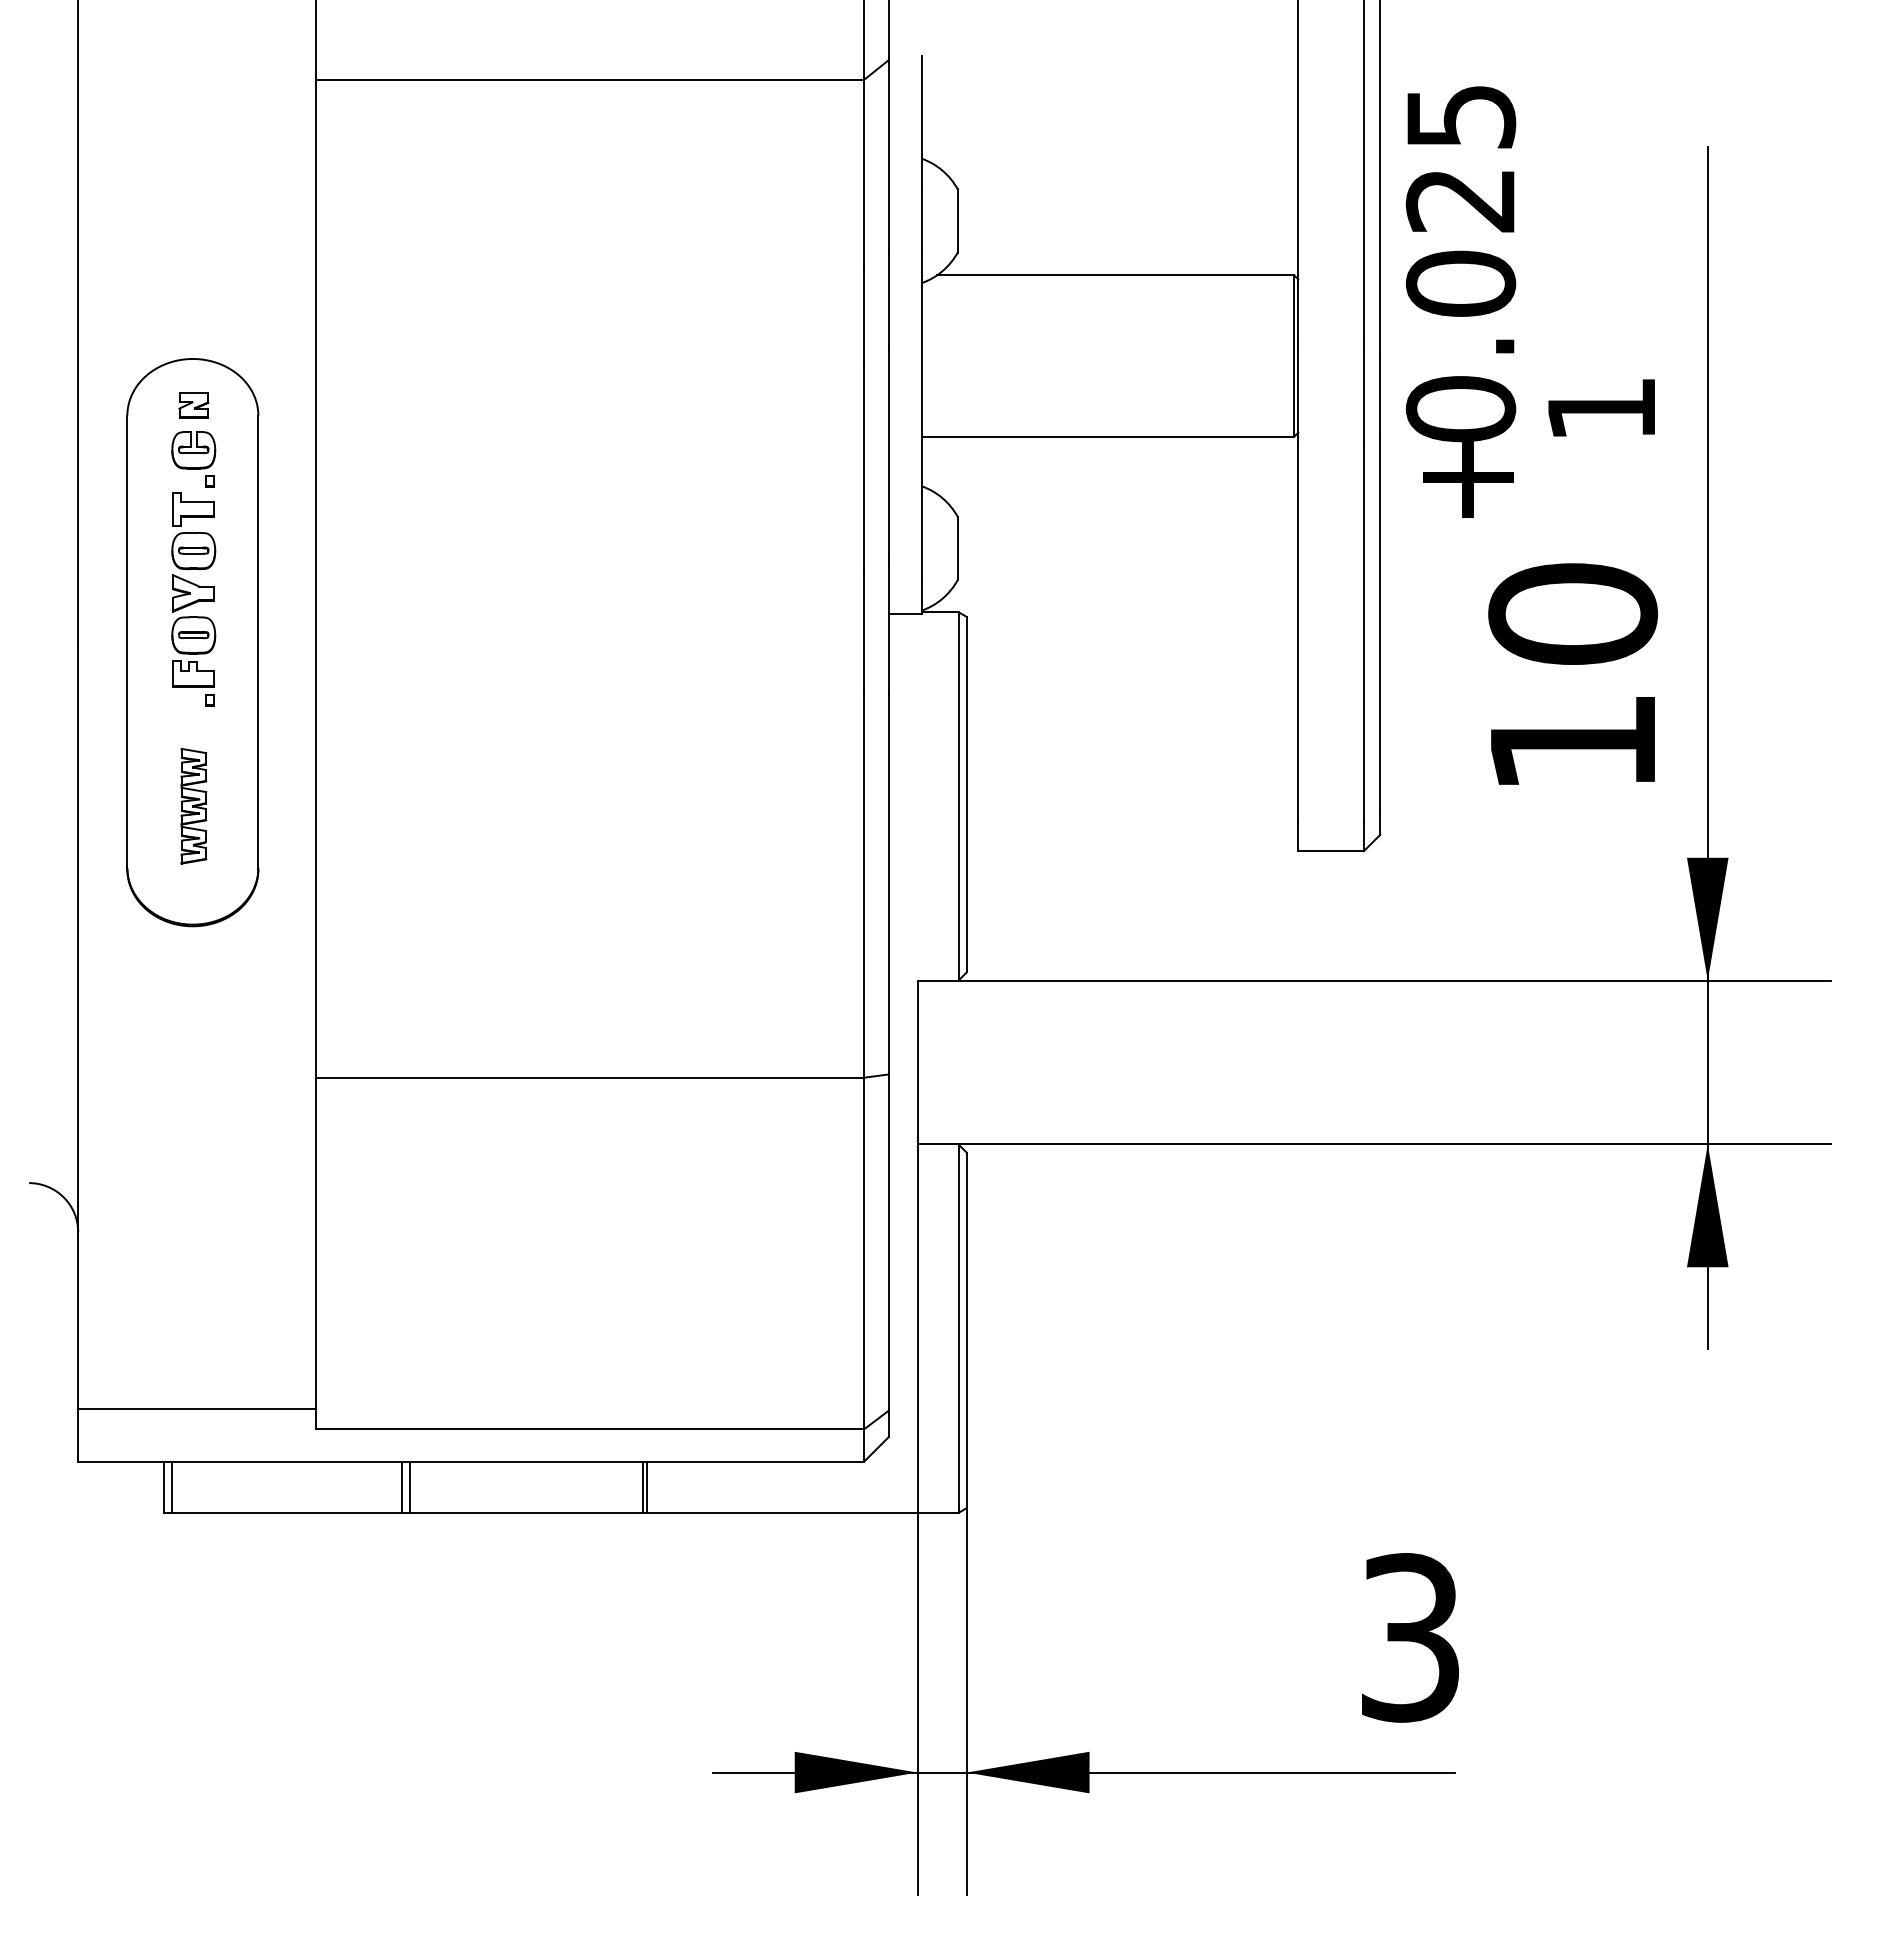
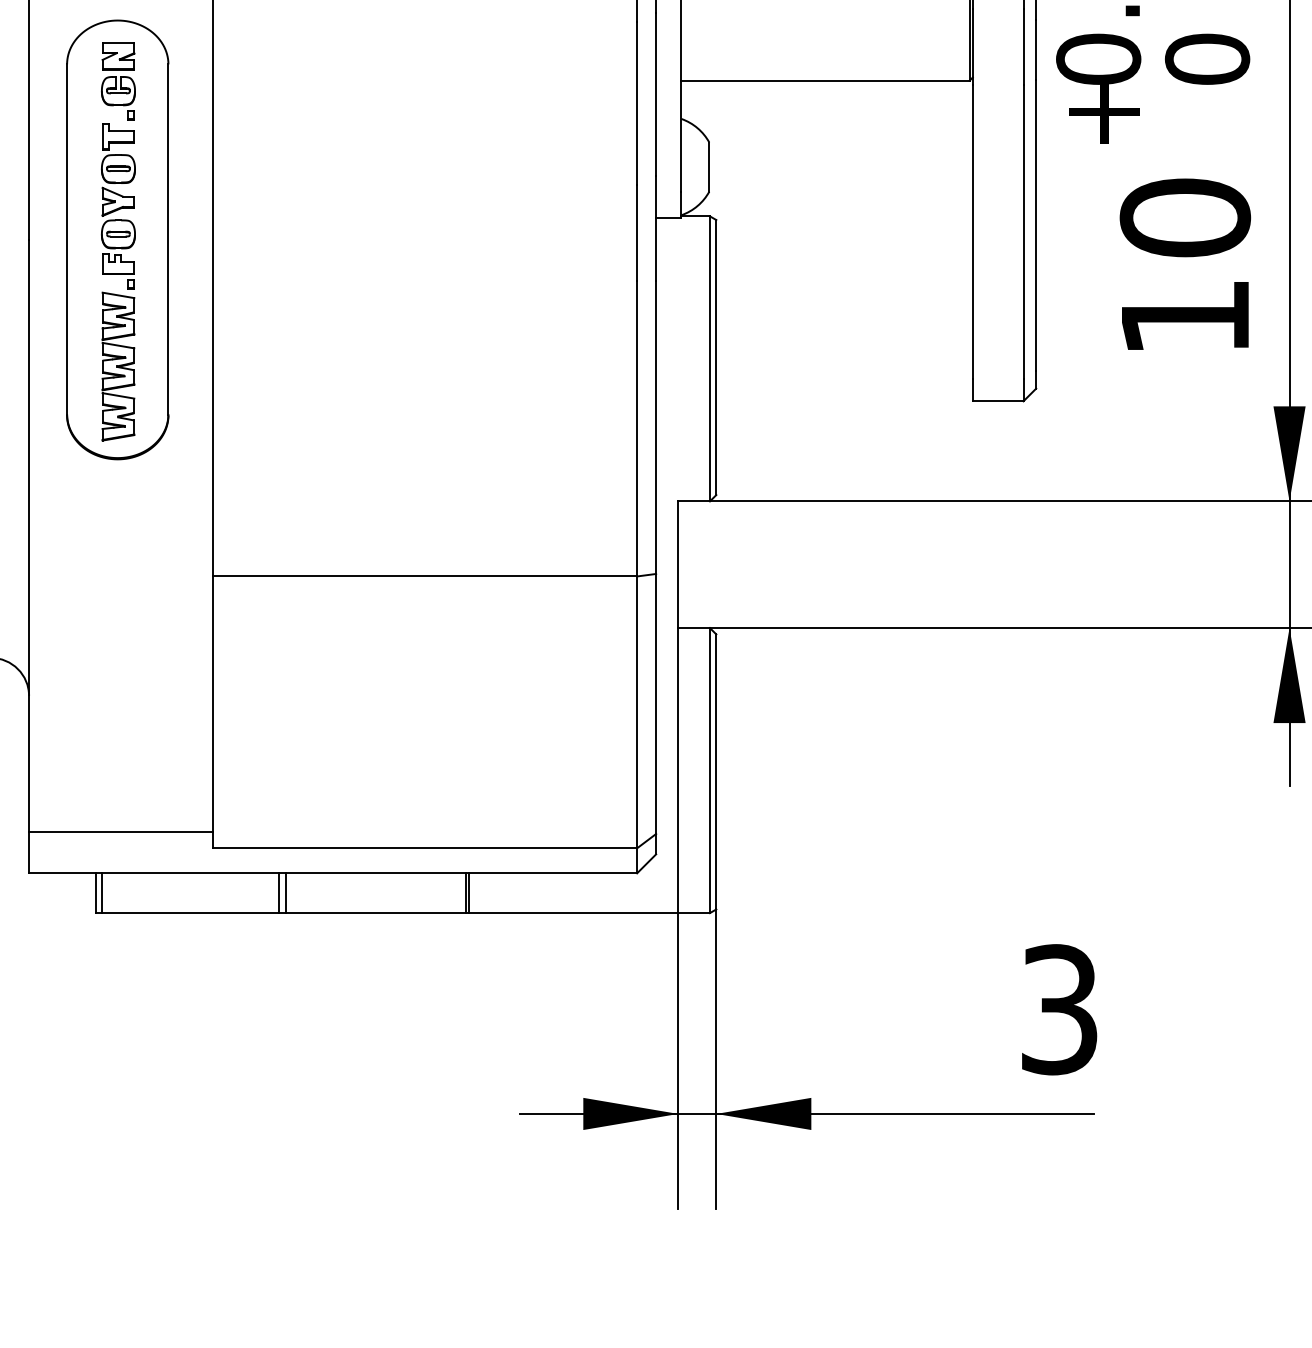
part: (193, 405) -> (118, 56), size x1.43
text: (1601, 409) -> (1207, 59), 1 -> 0
part: (193, 805) -> (118, 365), size x1.67

